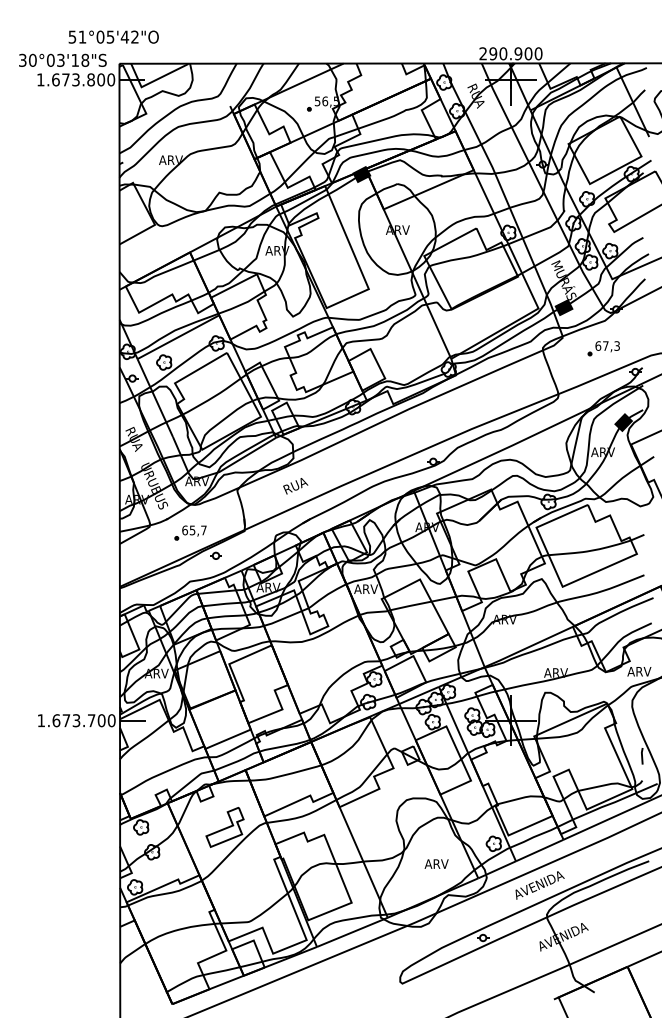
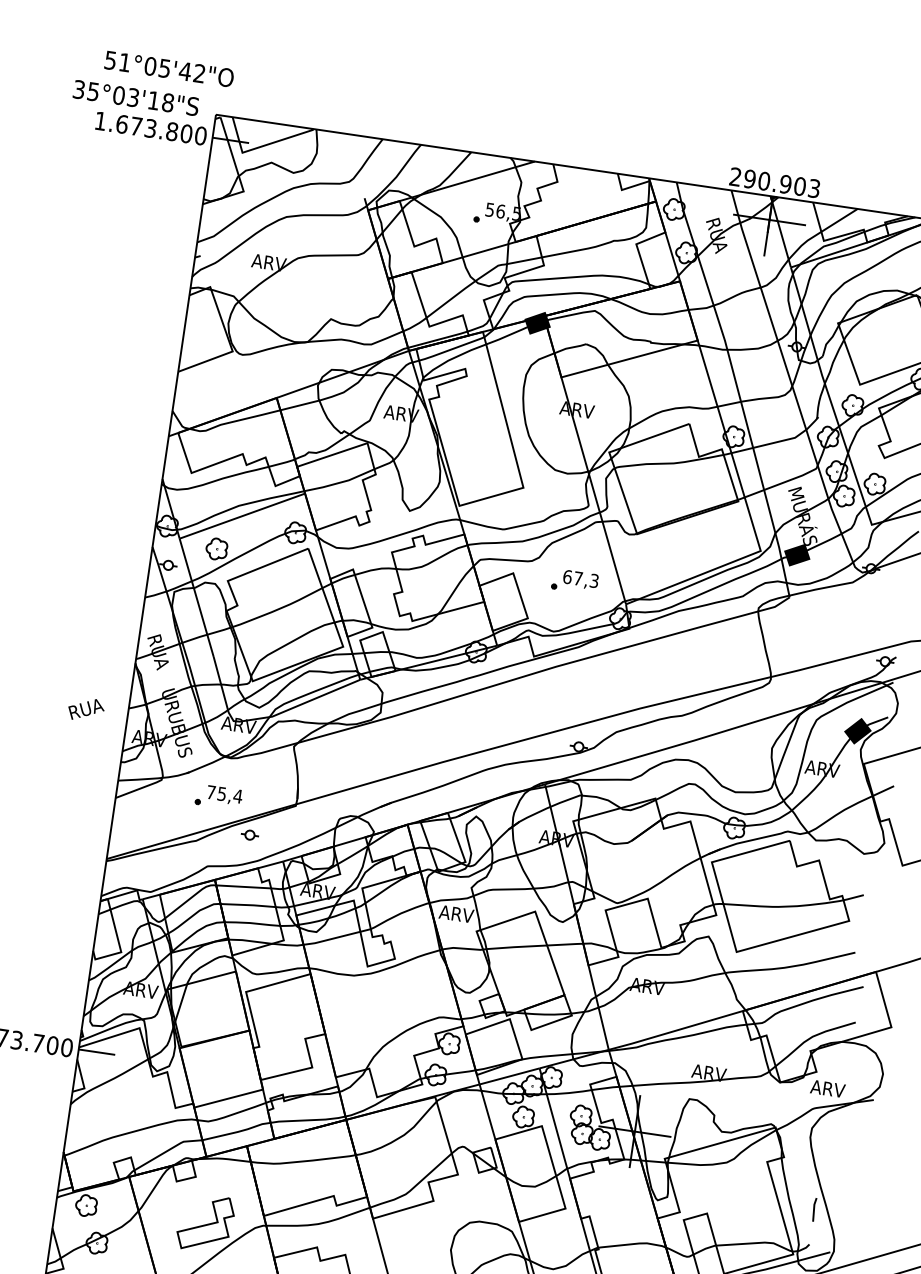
text: (113, 36) -> (169, 68), moved
text: (538, 53) -> (814, 188), 290.900 -> 290.903
text: (32, 59) -> (93, 90), 30°03'18"S -> 35°03'18"S
part: (603, 348) -> (574, 581), moved
text: (295, 486) -> (85, 710), moved
text: (194, 530) -> (224, 794), 65,7 -> 75,4

